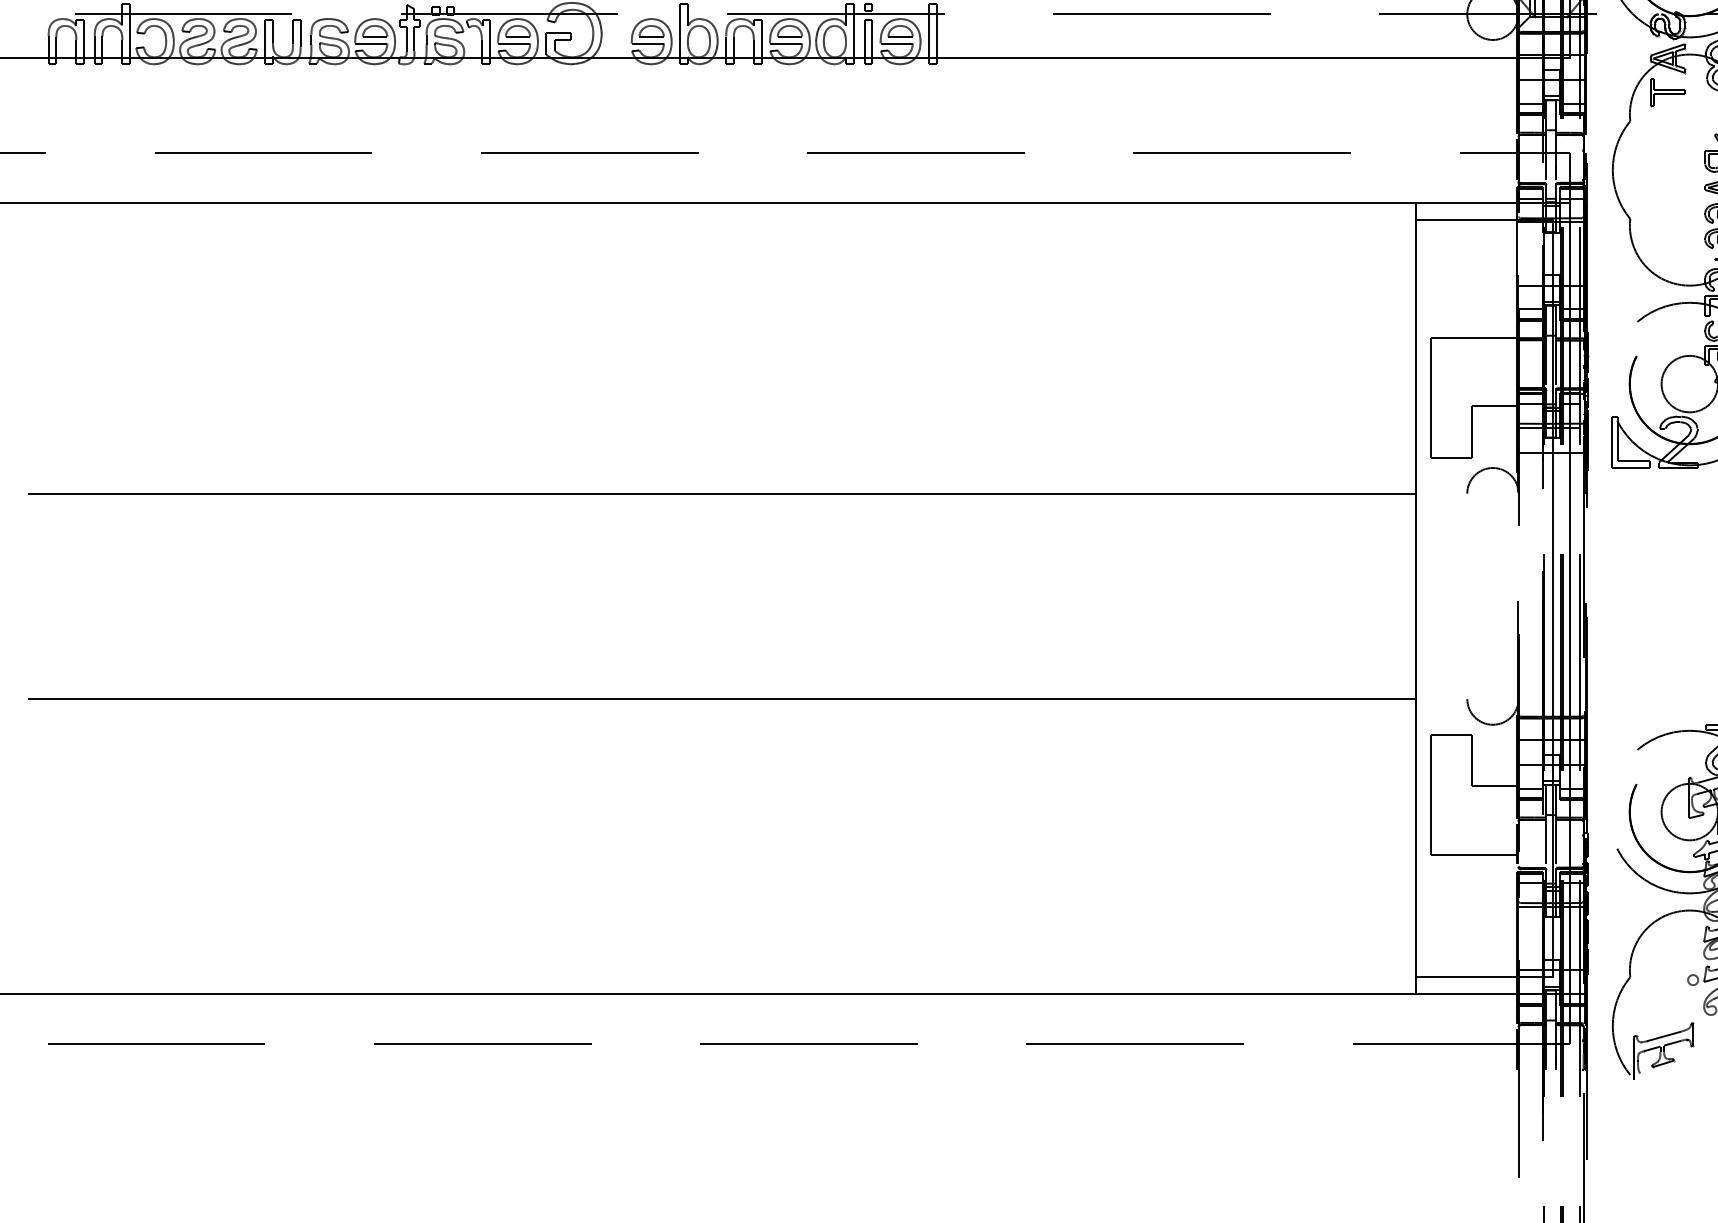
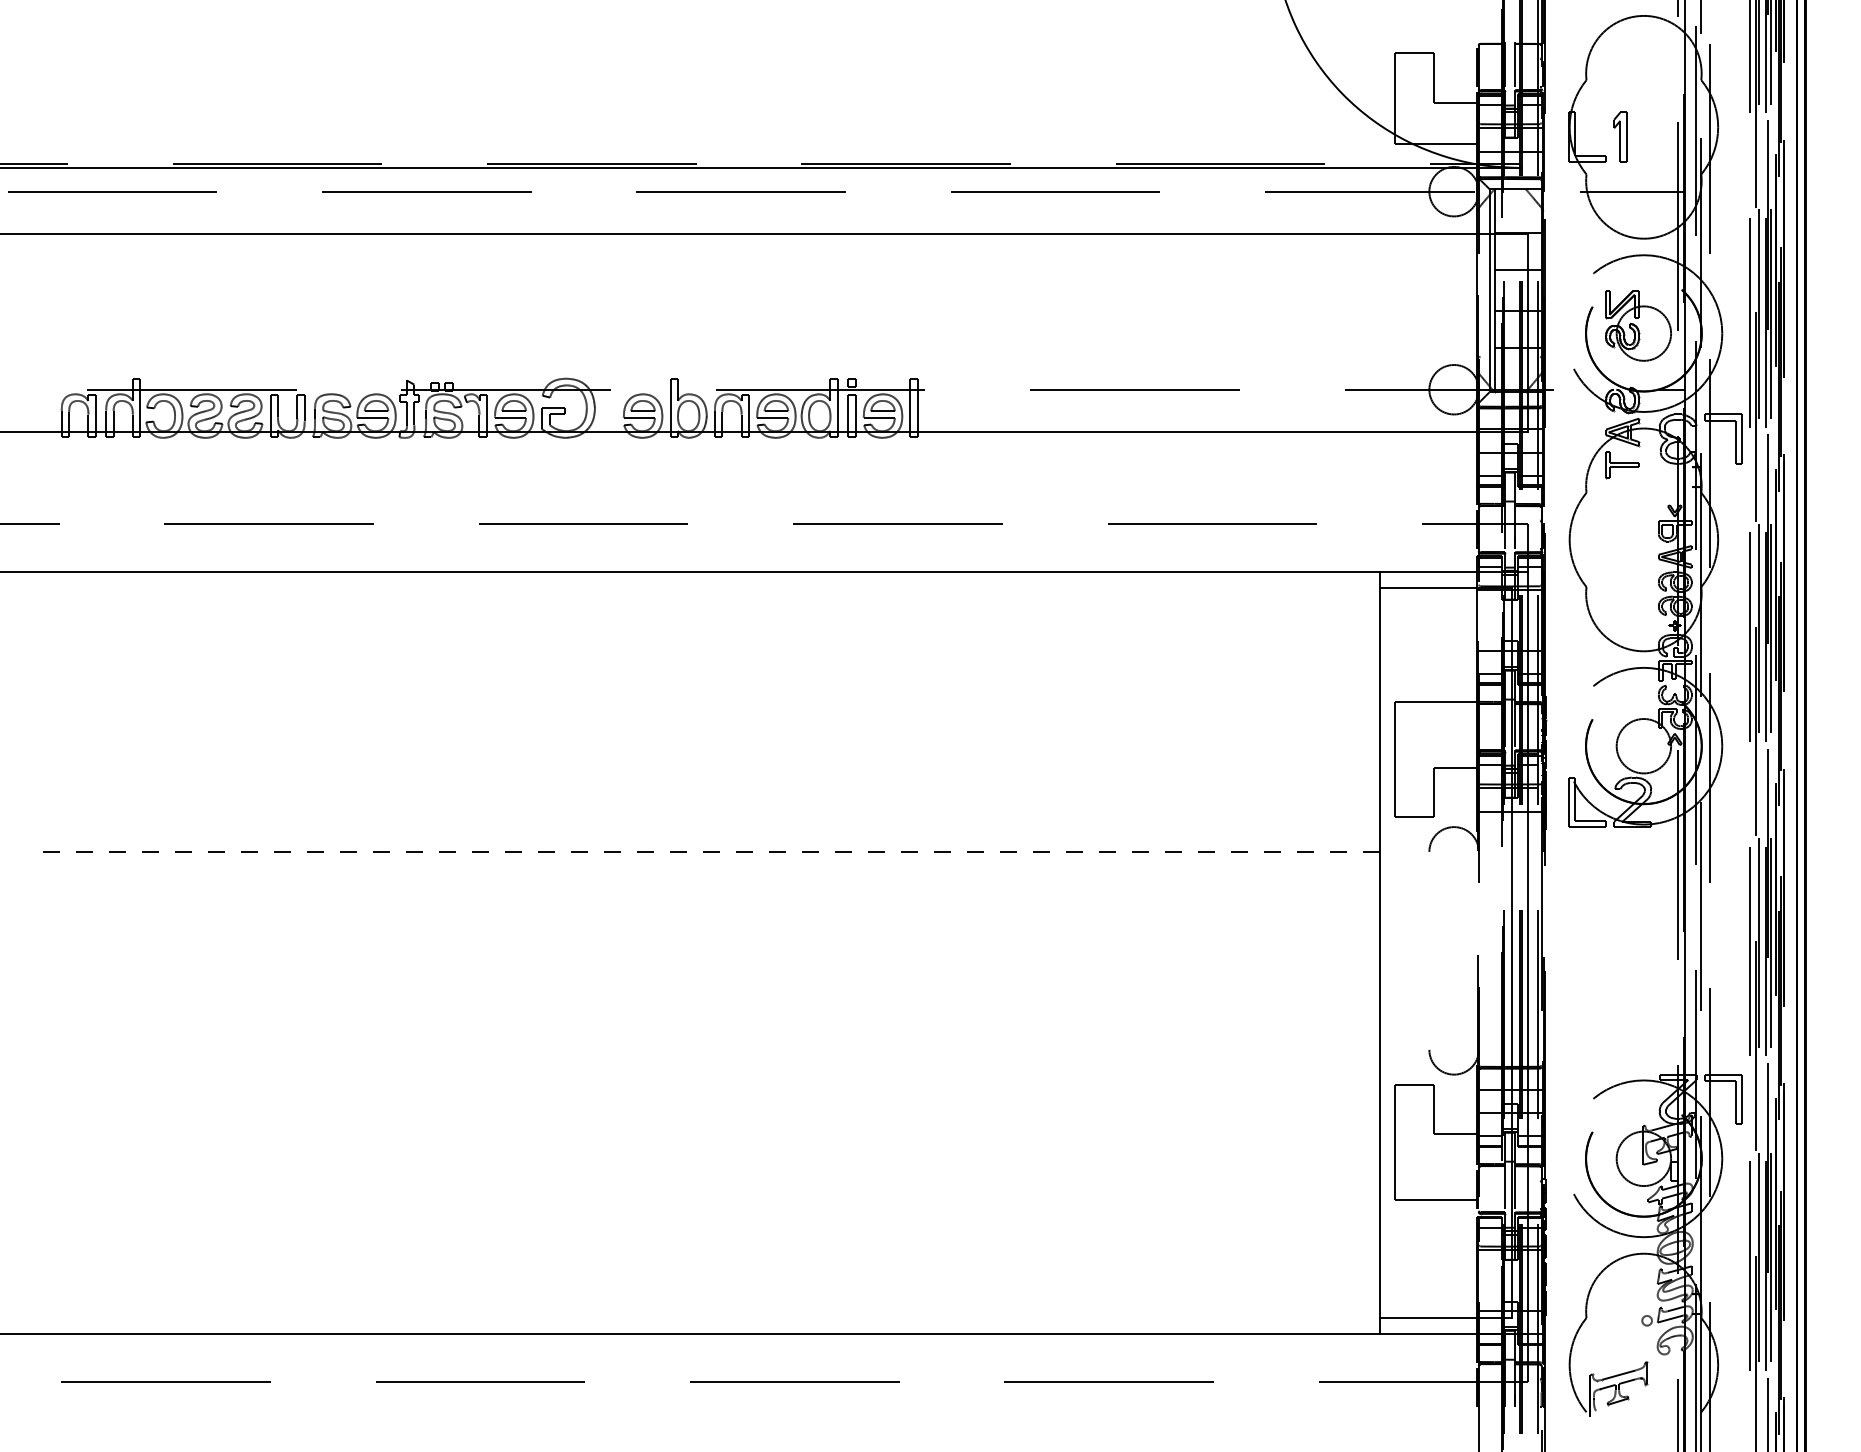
line: (722, 493) -> (711, 851), solid -> dashed
line: (722, 698) -> (711, 1049), removed

